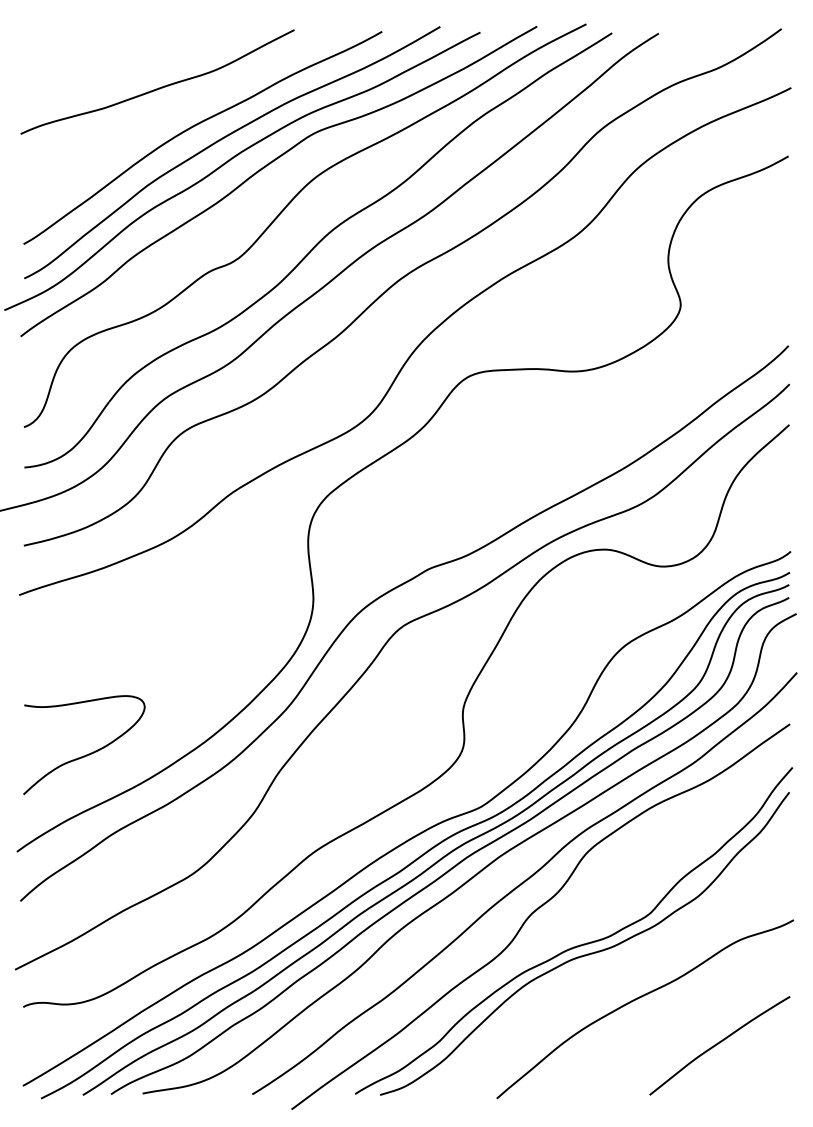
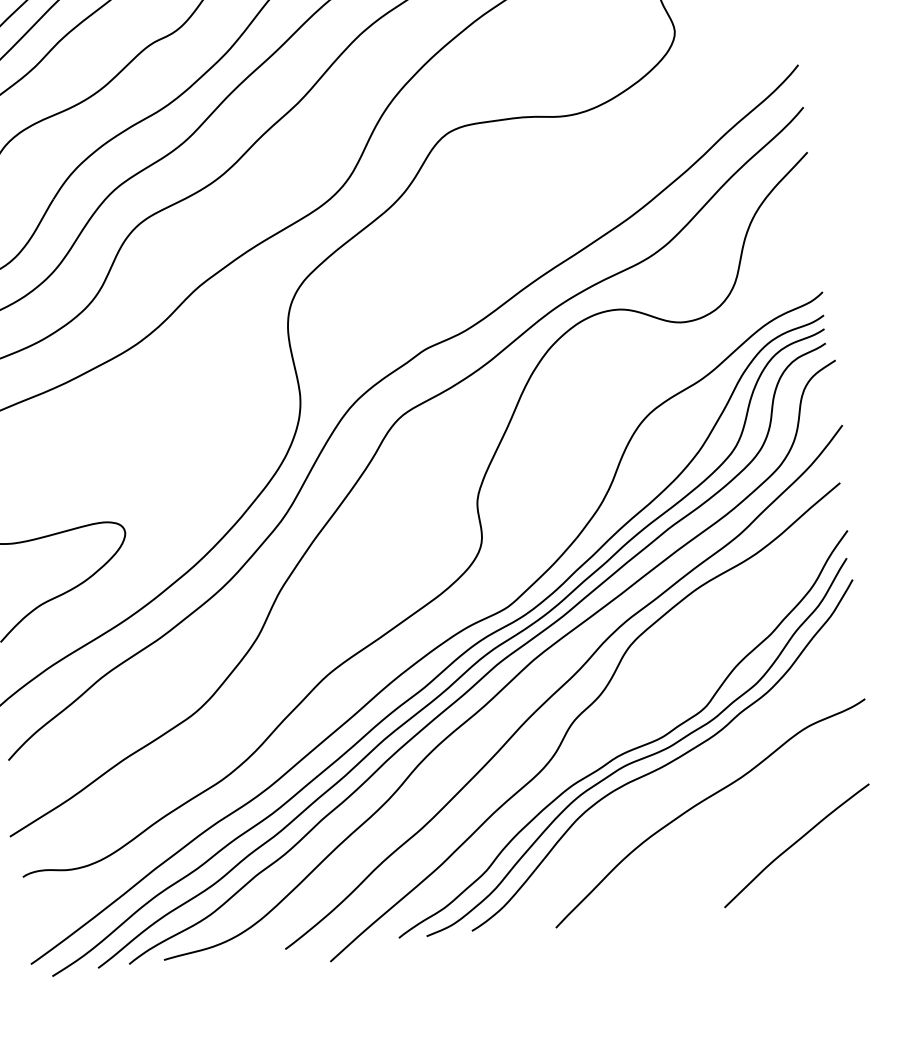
curve: (610, 960) -> (666, 763), added

